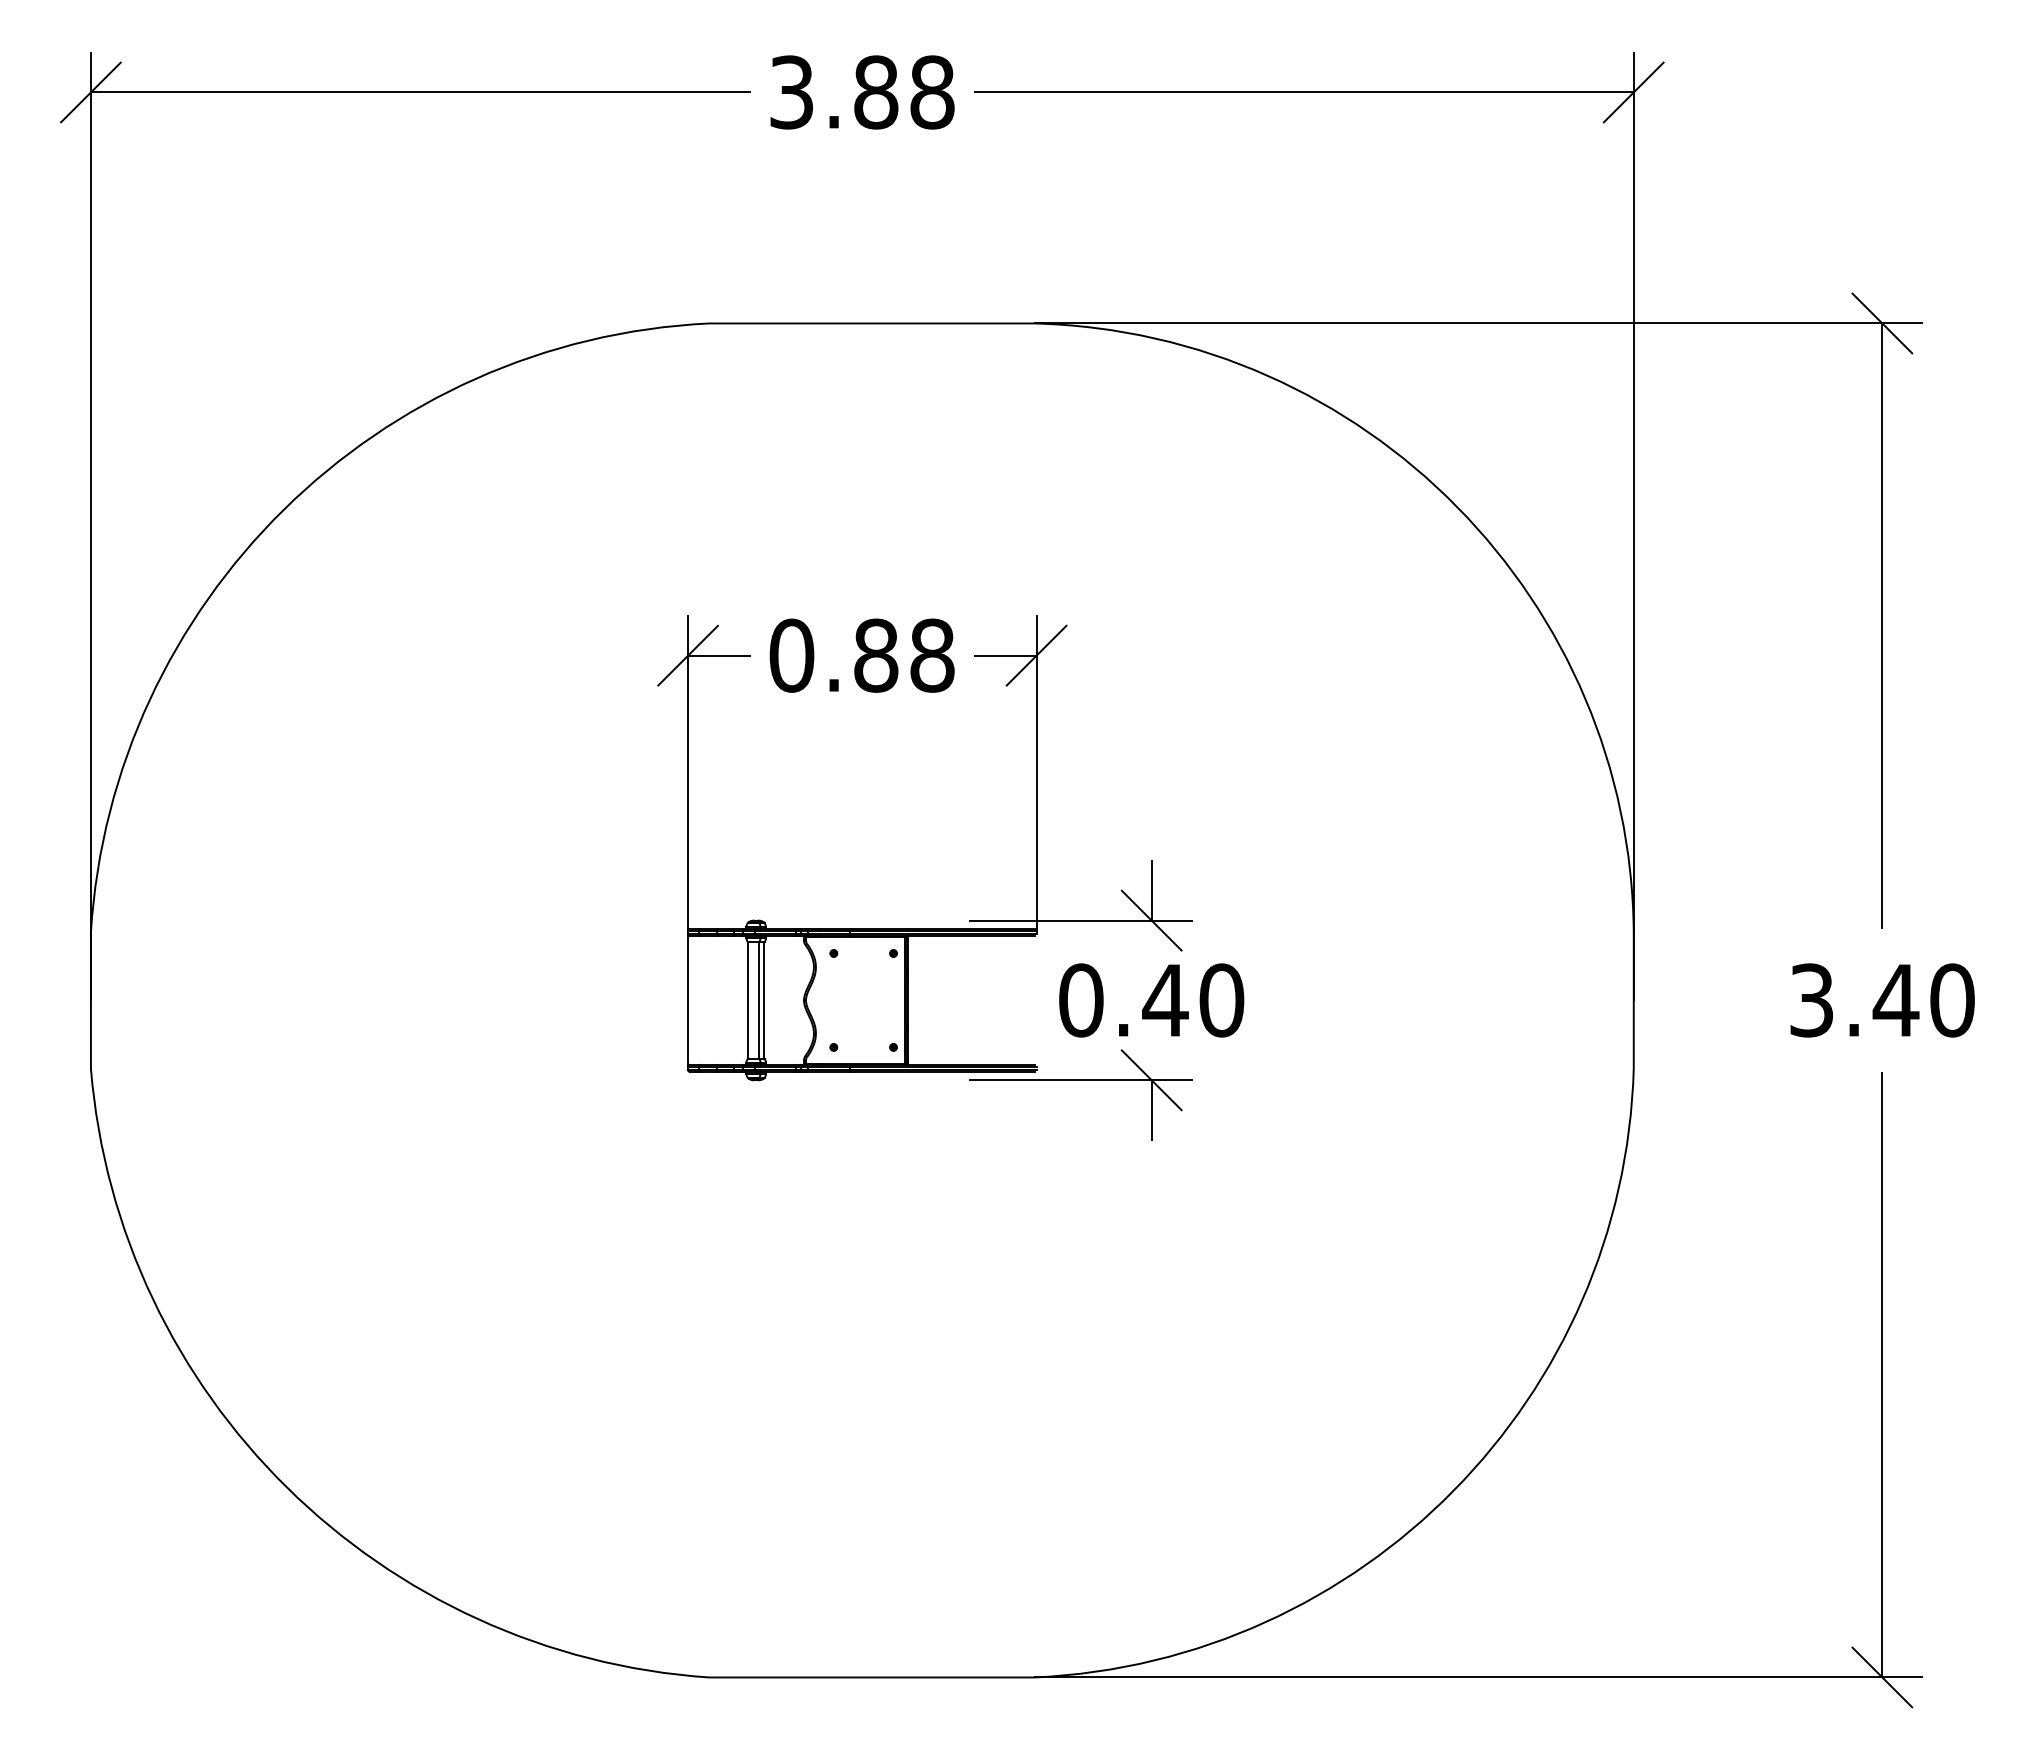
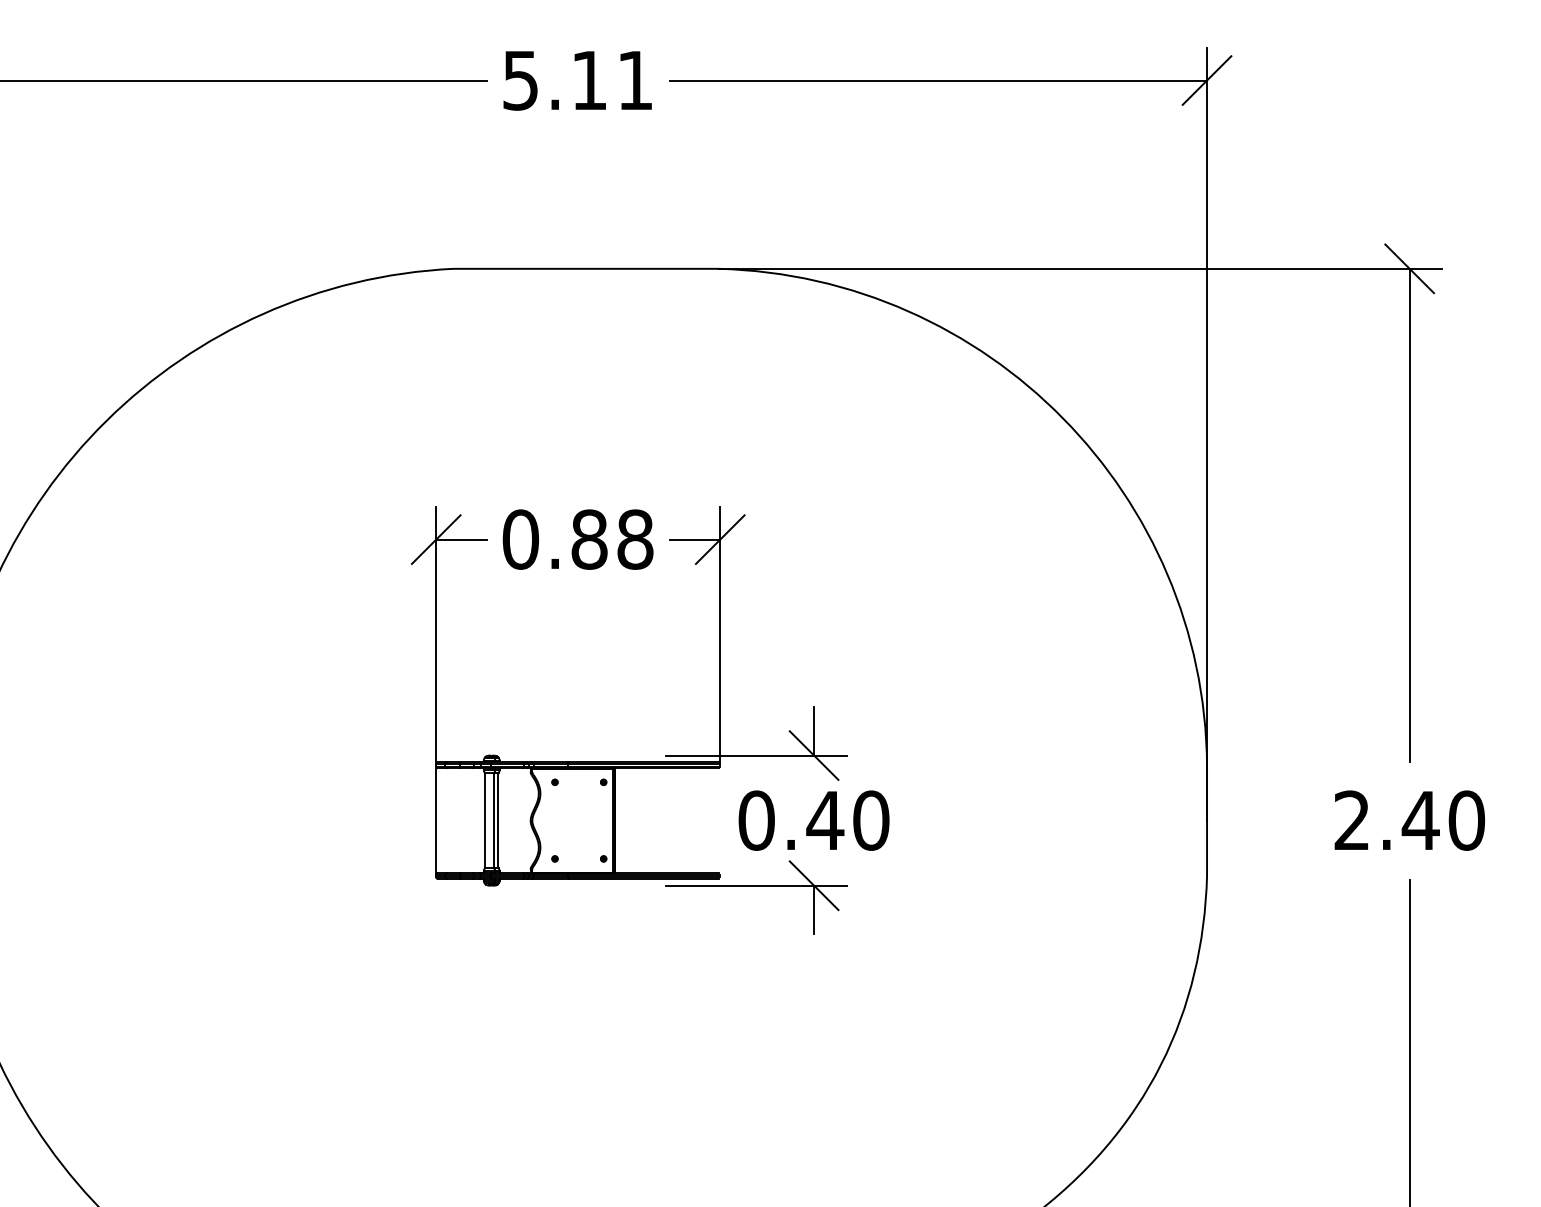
text: (862, 92) -> (578, 80), 3.88 -> 5.11
text: (1811, 1000) -> (1351, 820), 3.40 -> 2.40

